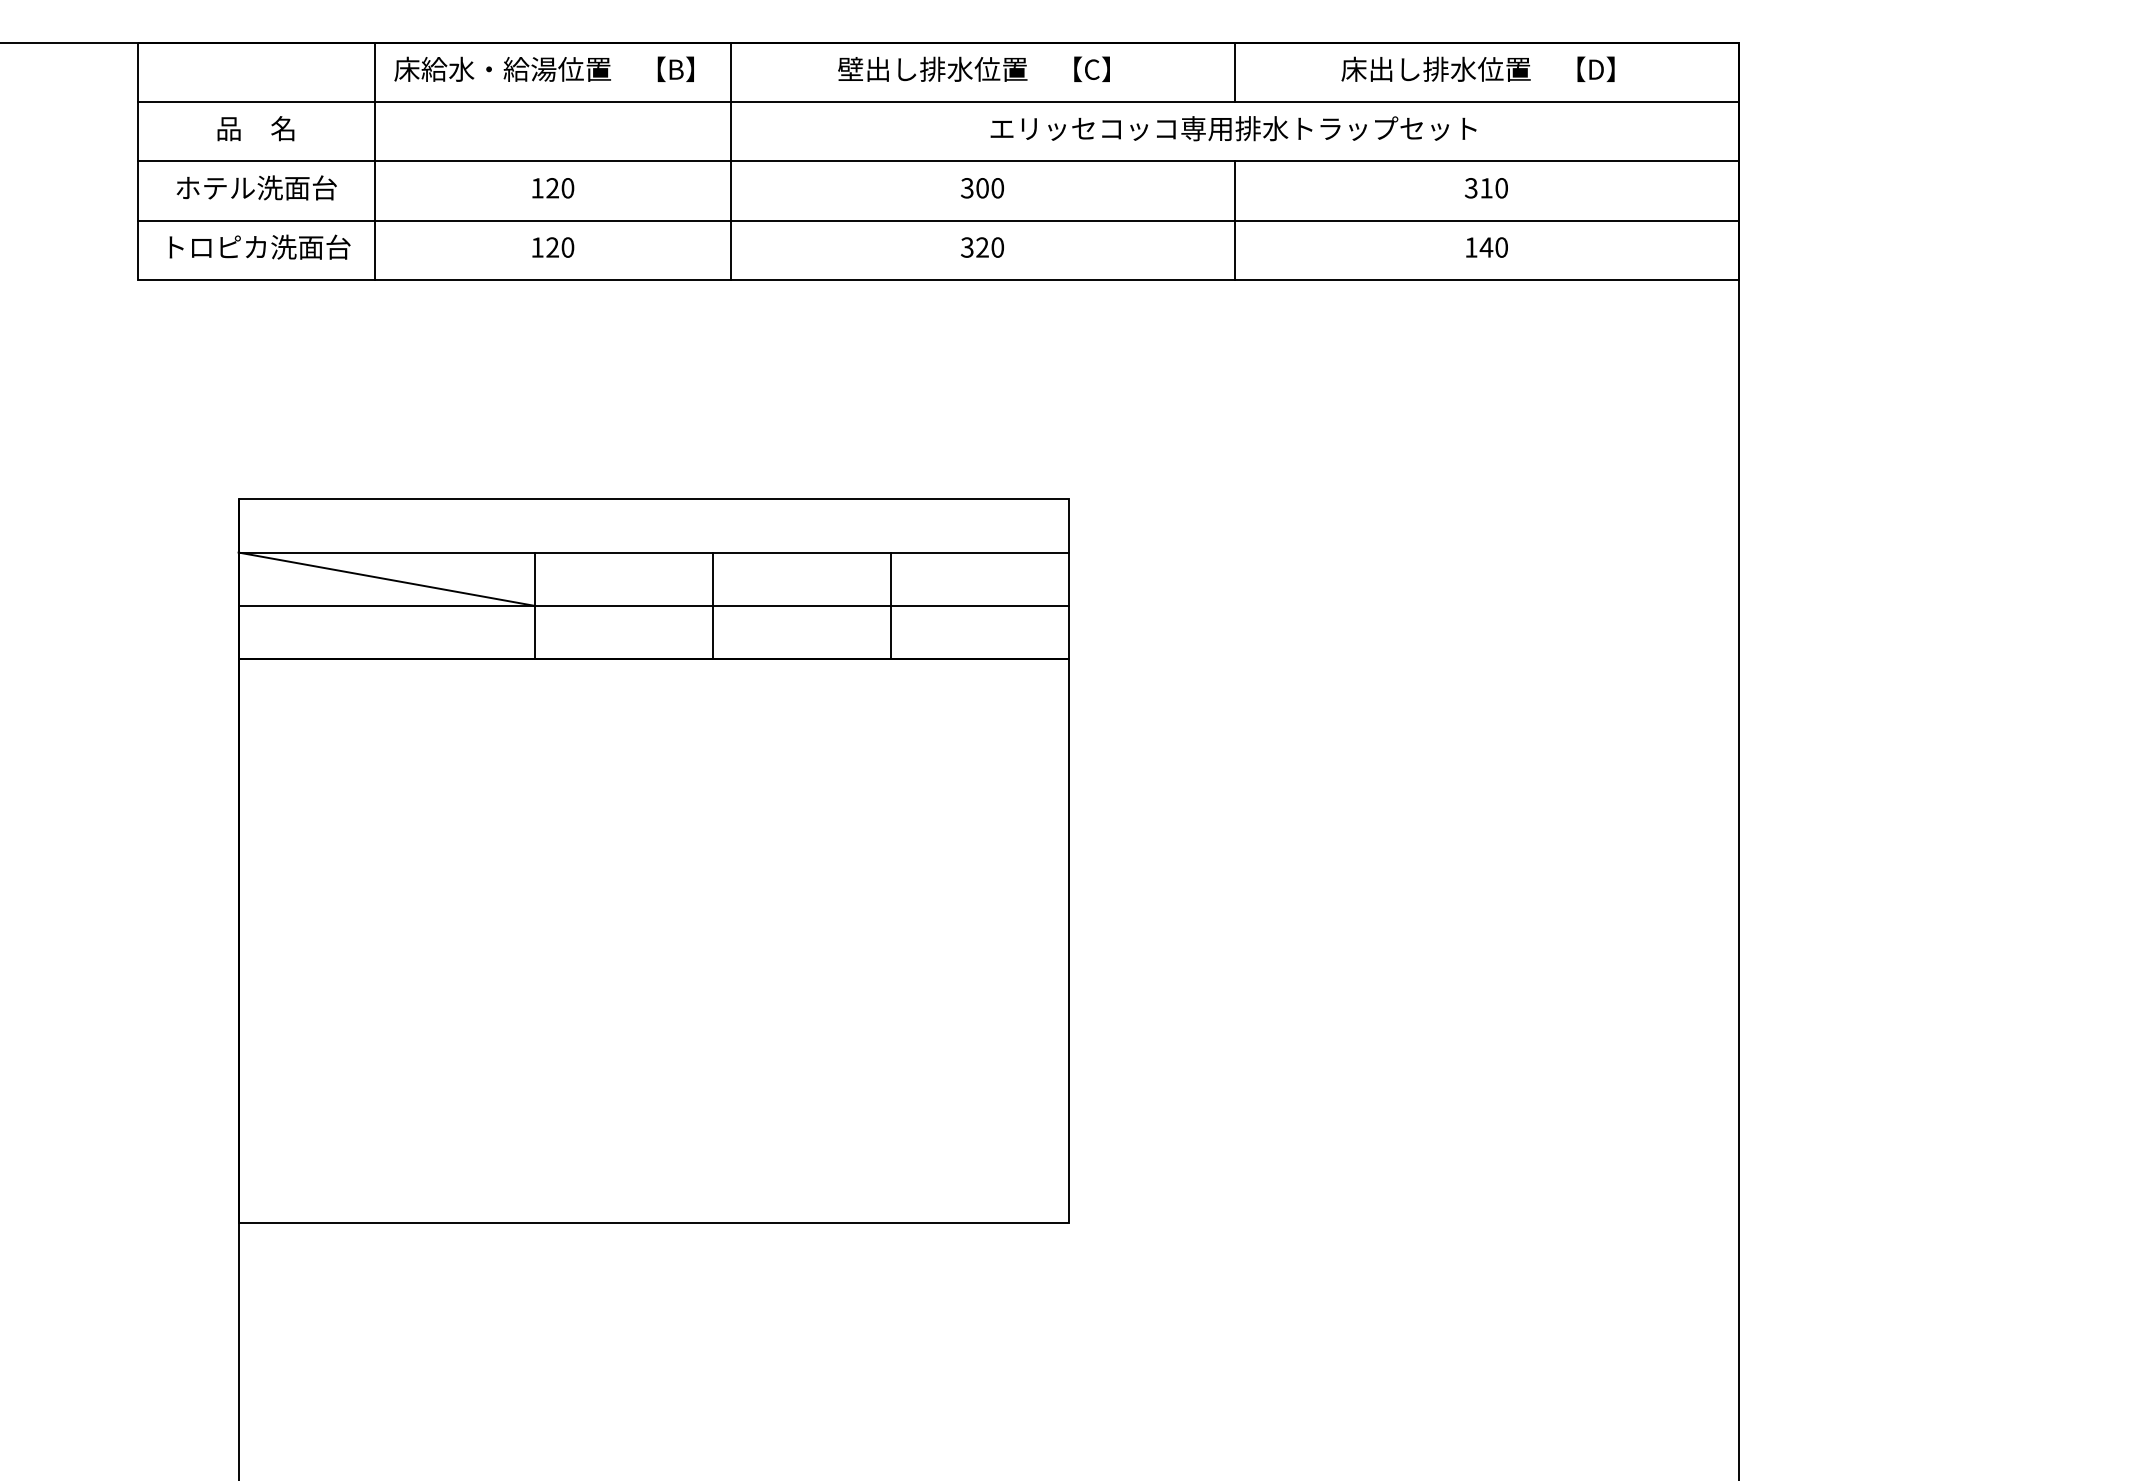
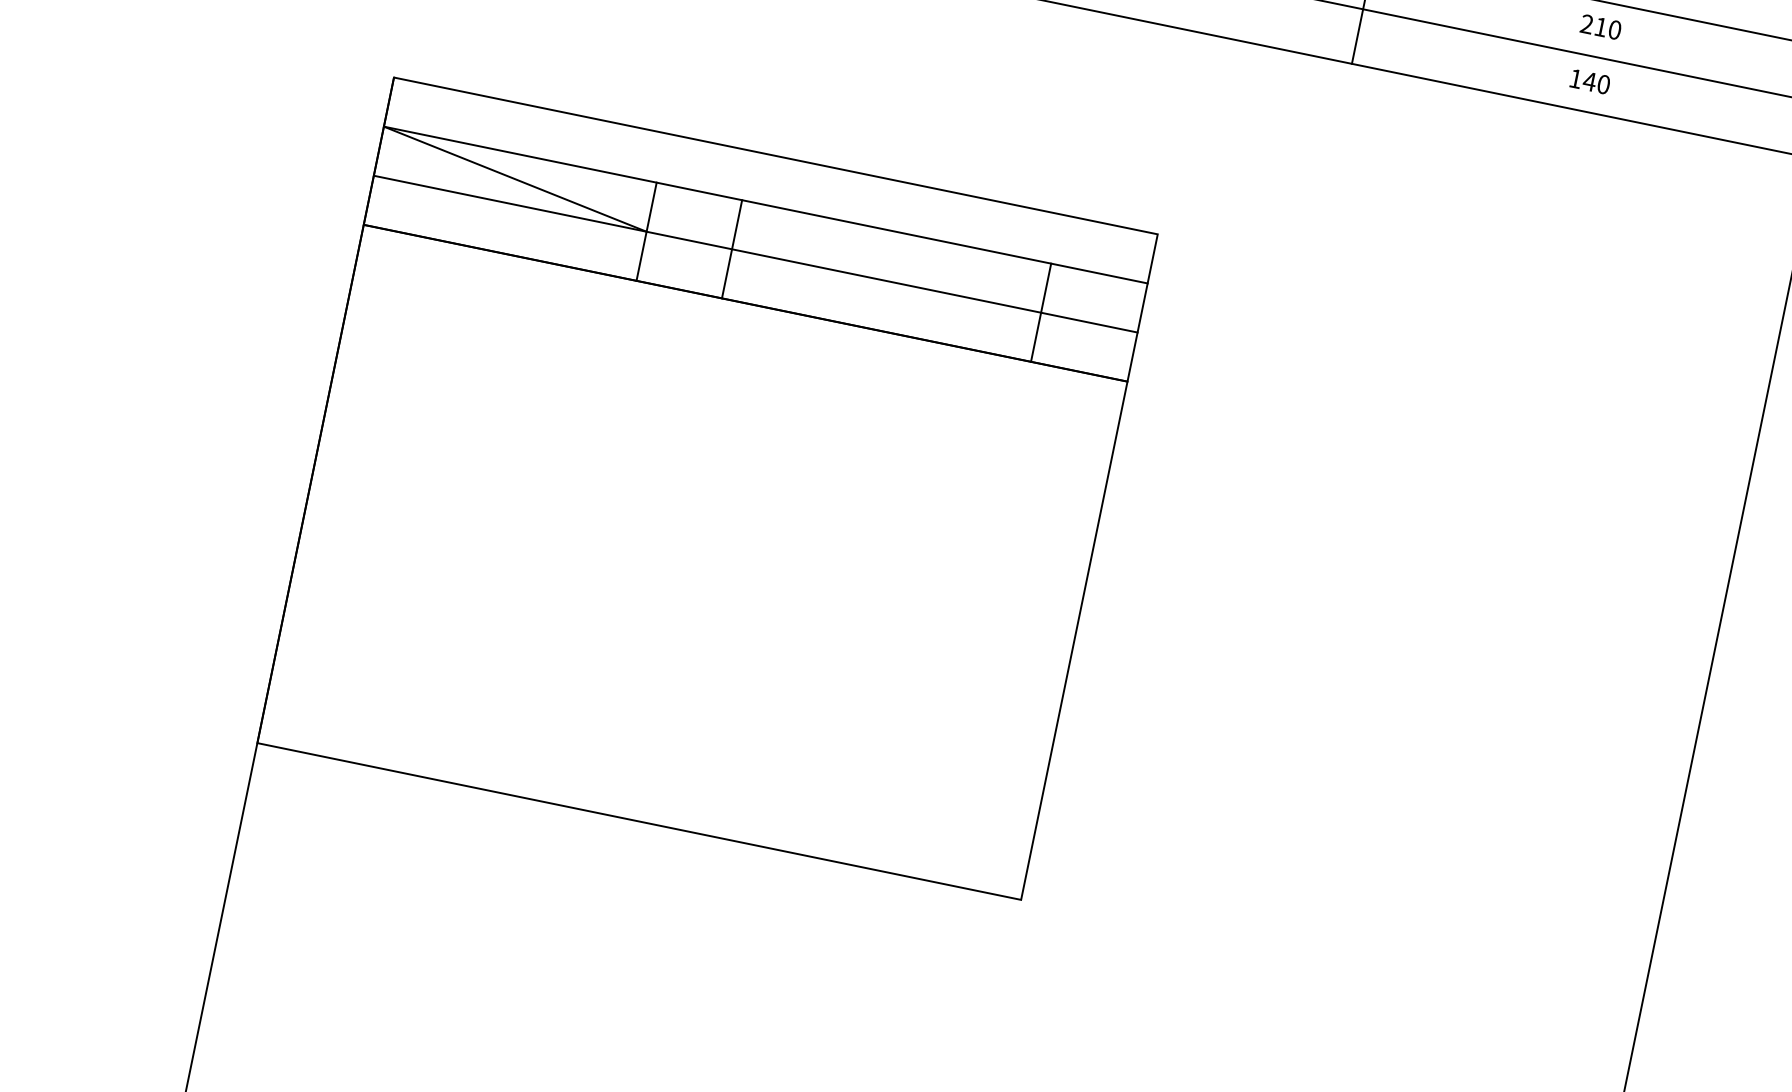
text: (1470, 188) -> (1586, 24), 310 -> 210
line: (712, 605) -> (731, 248), moved
line: (890, 605) -> (1040, 312), moved

